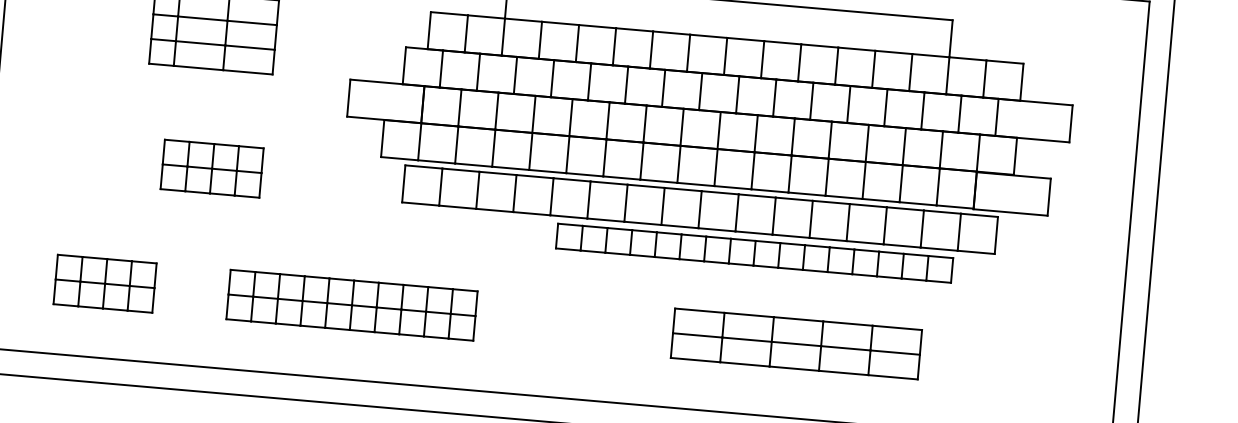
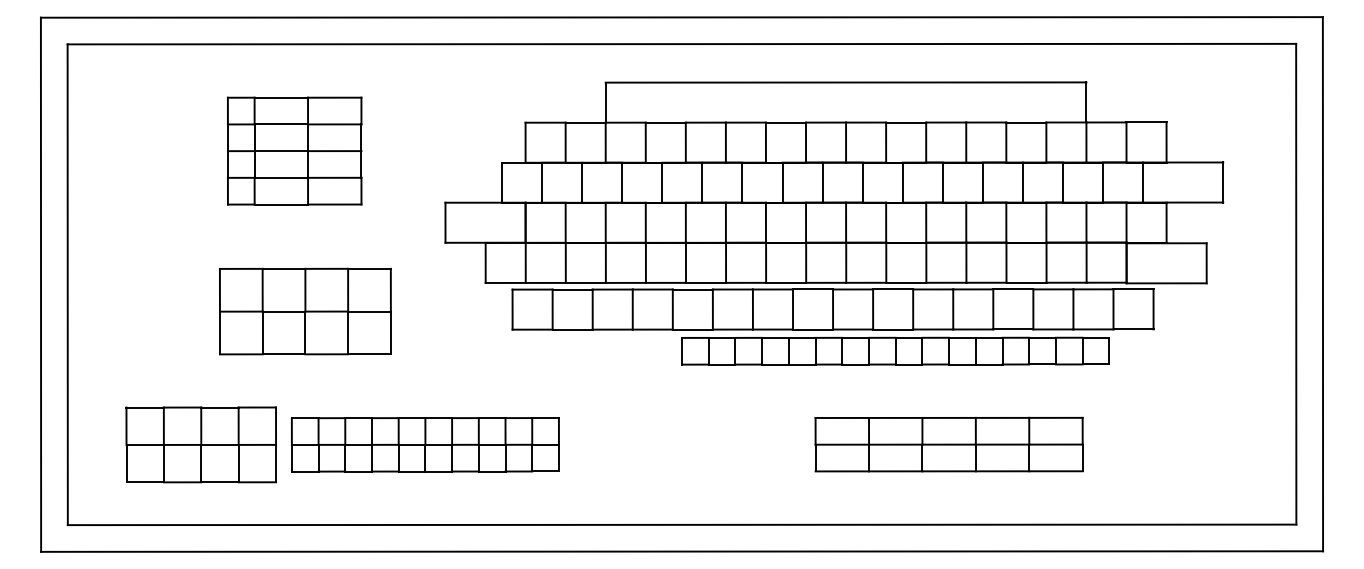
part: (212, 167) -> (305, 310), size x1.6
part: (105, 283) -> (201, 444), size x1.4
part: (352, 305) -> (425, 444), moved

